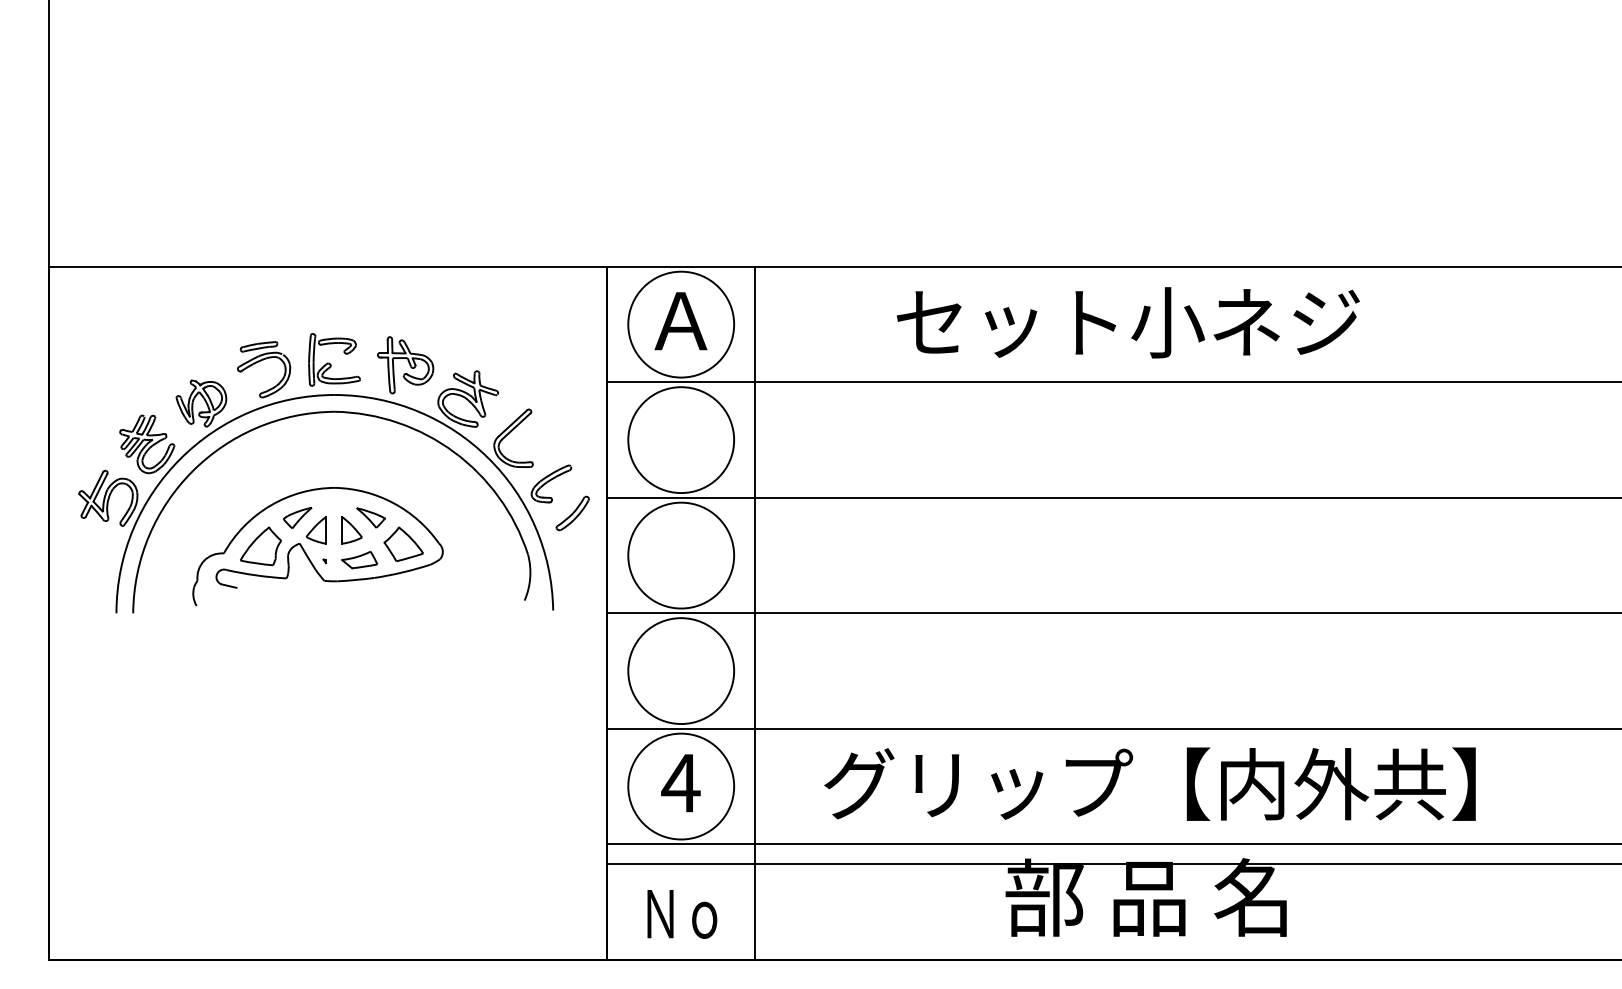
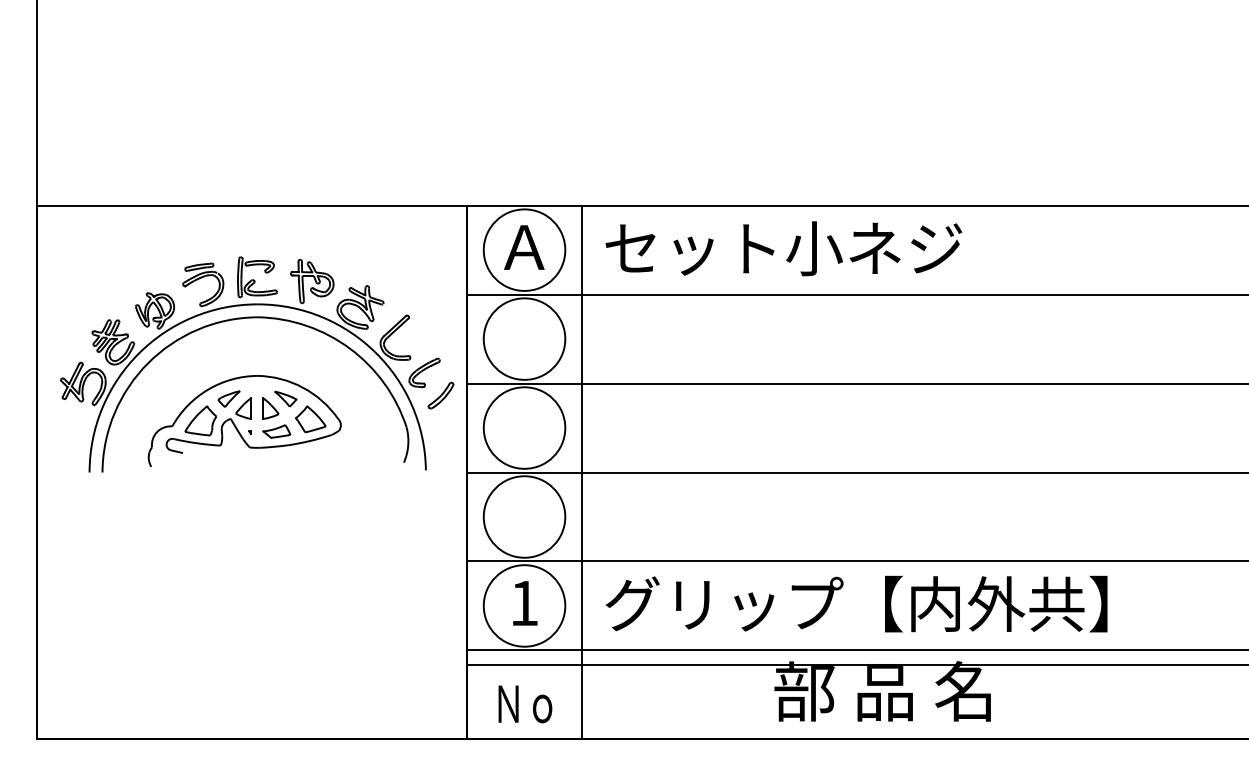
text: (1127, 322) -> (783, 248), moved
text: (681, 783) -> (524, 603), 4 -> 1
text: (1149, 783) -> (856, 603), moved

